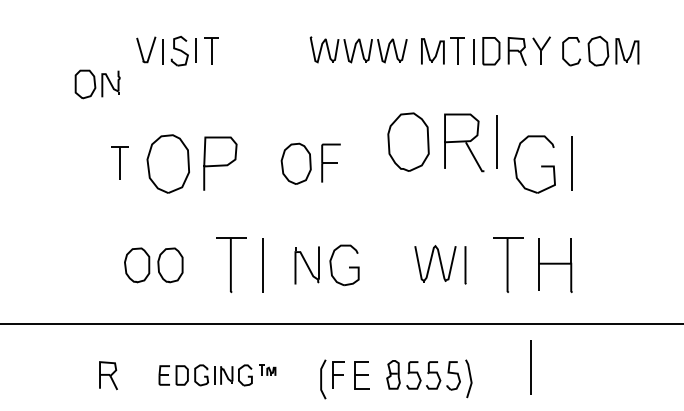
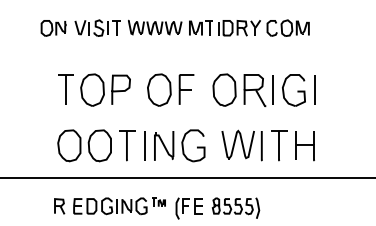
part: (473, 49) -> (218, 27), moved
part: (97, 84) -> (53, 28), moved
part: (441, 142) -> (242, 90), moved
part: (119, 162) -> (65, 89), size x1.67
part: (310, 162) -> (170, 89), size x1.43
part: (153, 264) -> (84, 145), size x1.67
part: (326, 264) -> (179, 145), size x1.43
part: (439, 264) -> (241, 145), size x1.43
line: (530, 366) -> (291, 201), removed
part: (217, 375) -> (119, 206), size x1.43

